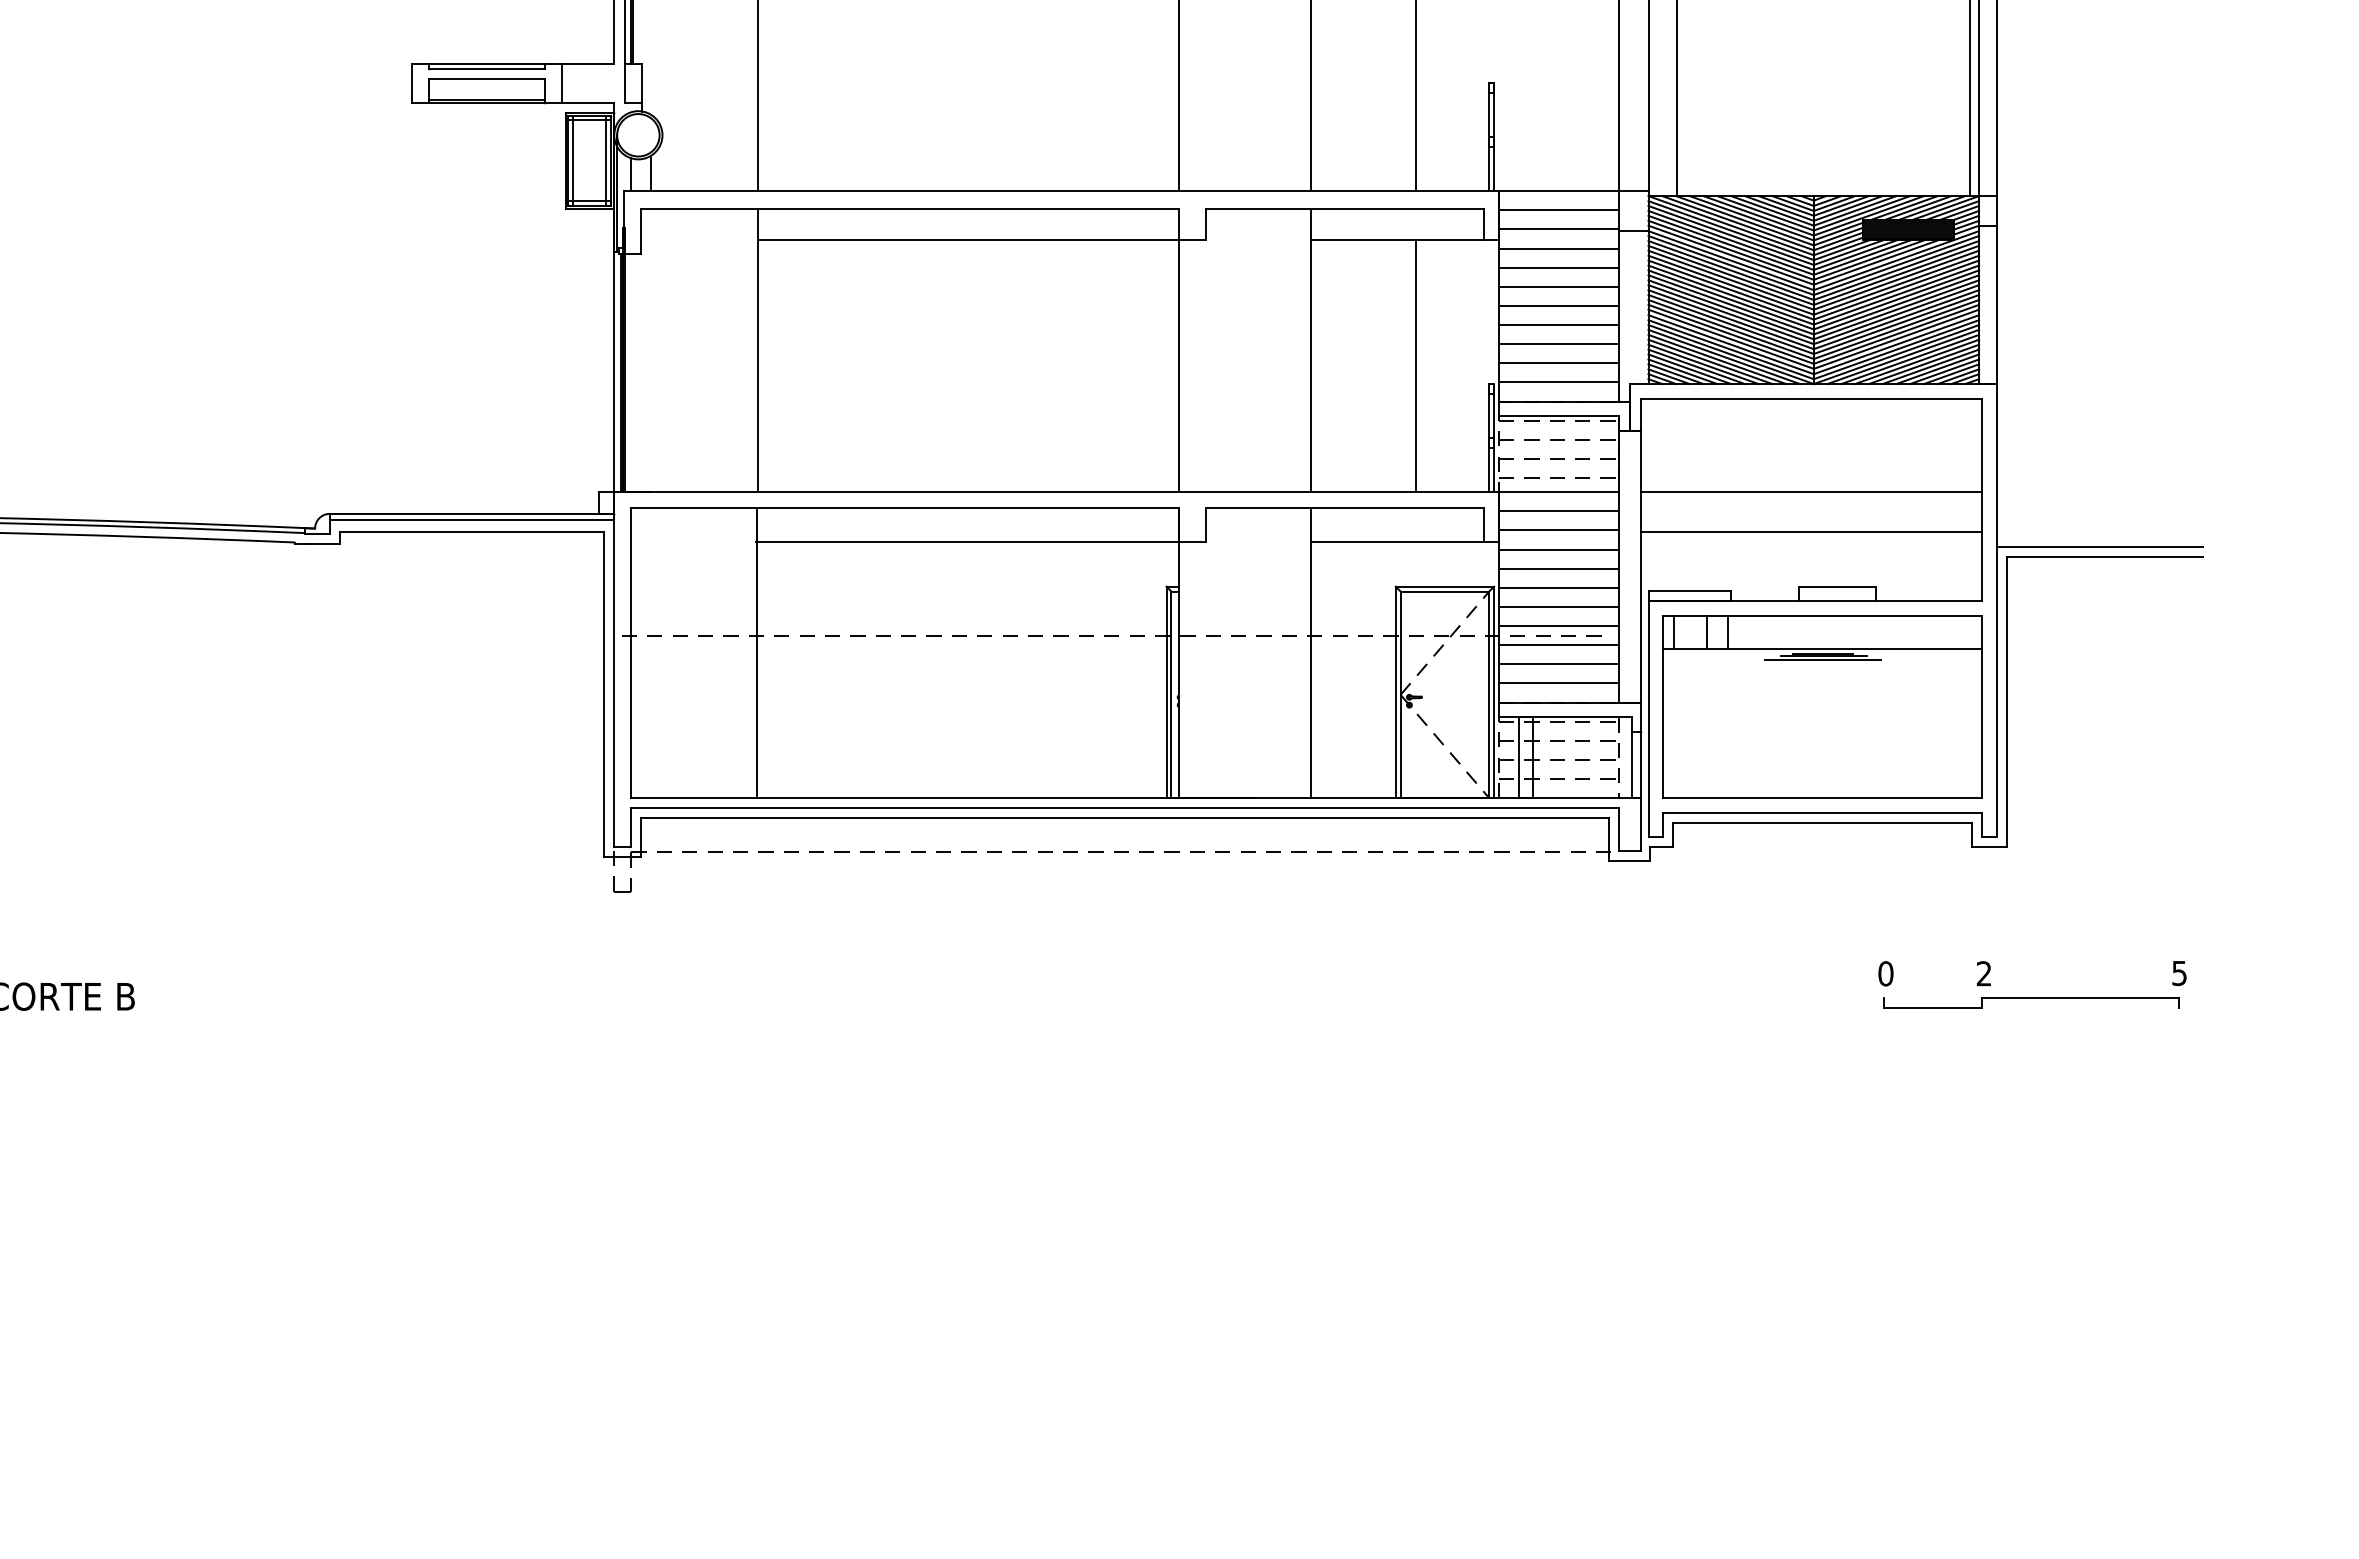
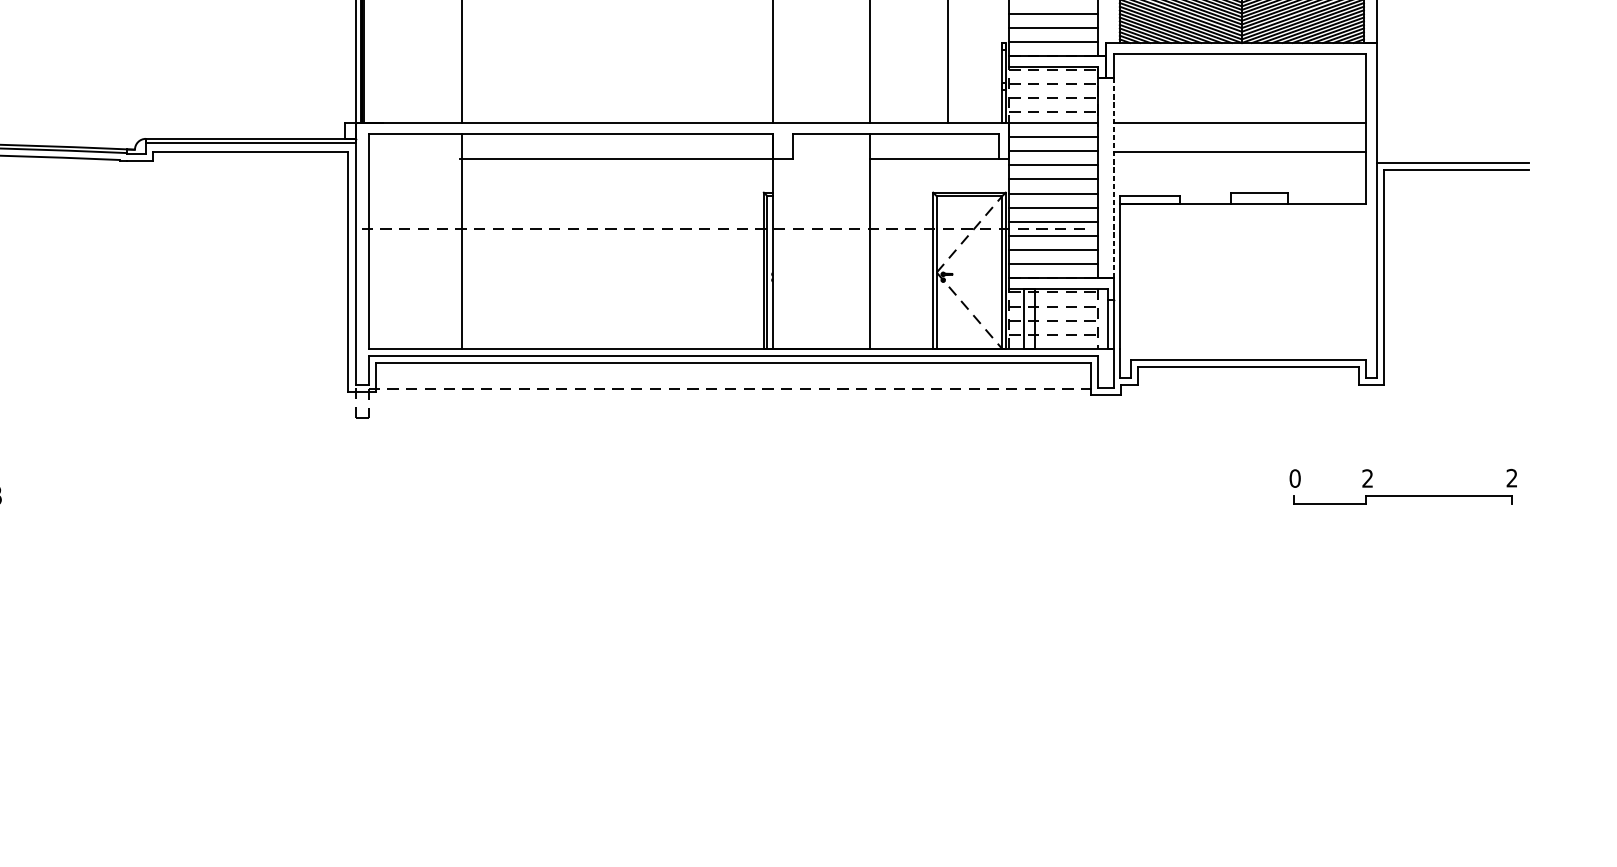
line: (1640, 564) -> (1113, 176), solid -> dashed
part: (1822, 706) -> (1248, 281), removed
text: (2179, 973) -> (1512, 478), 5 -> 2

